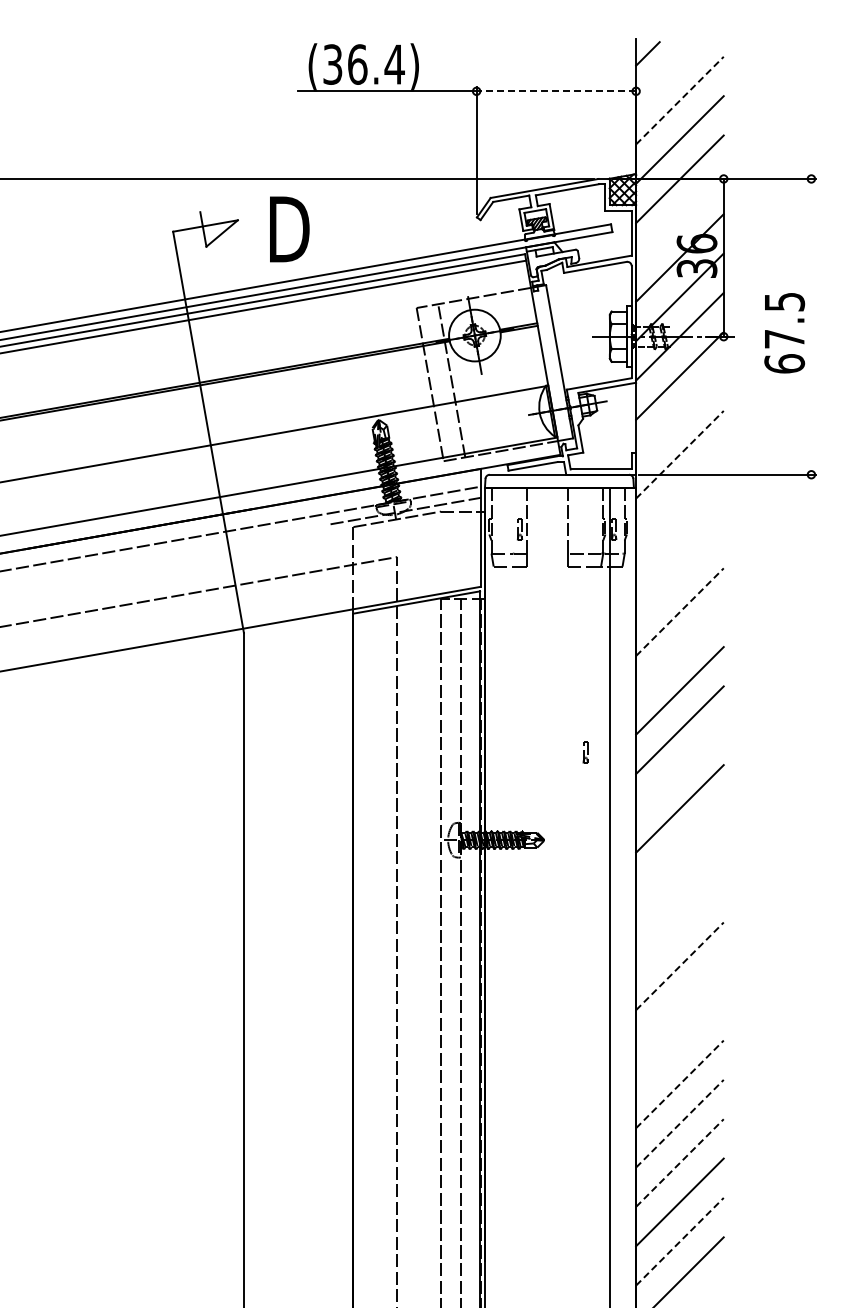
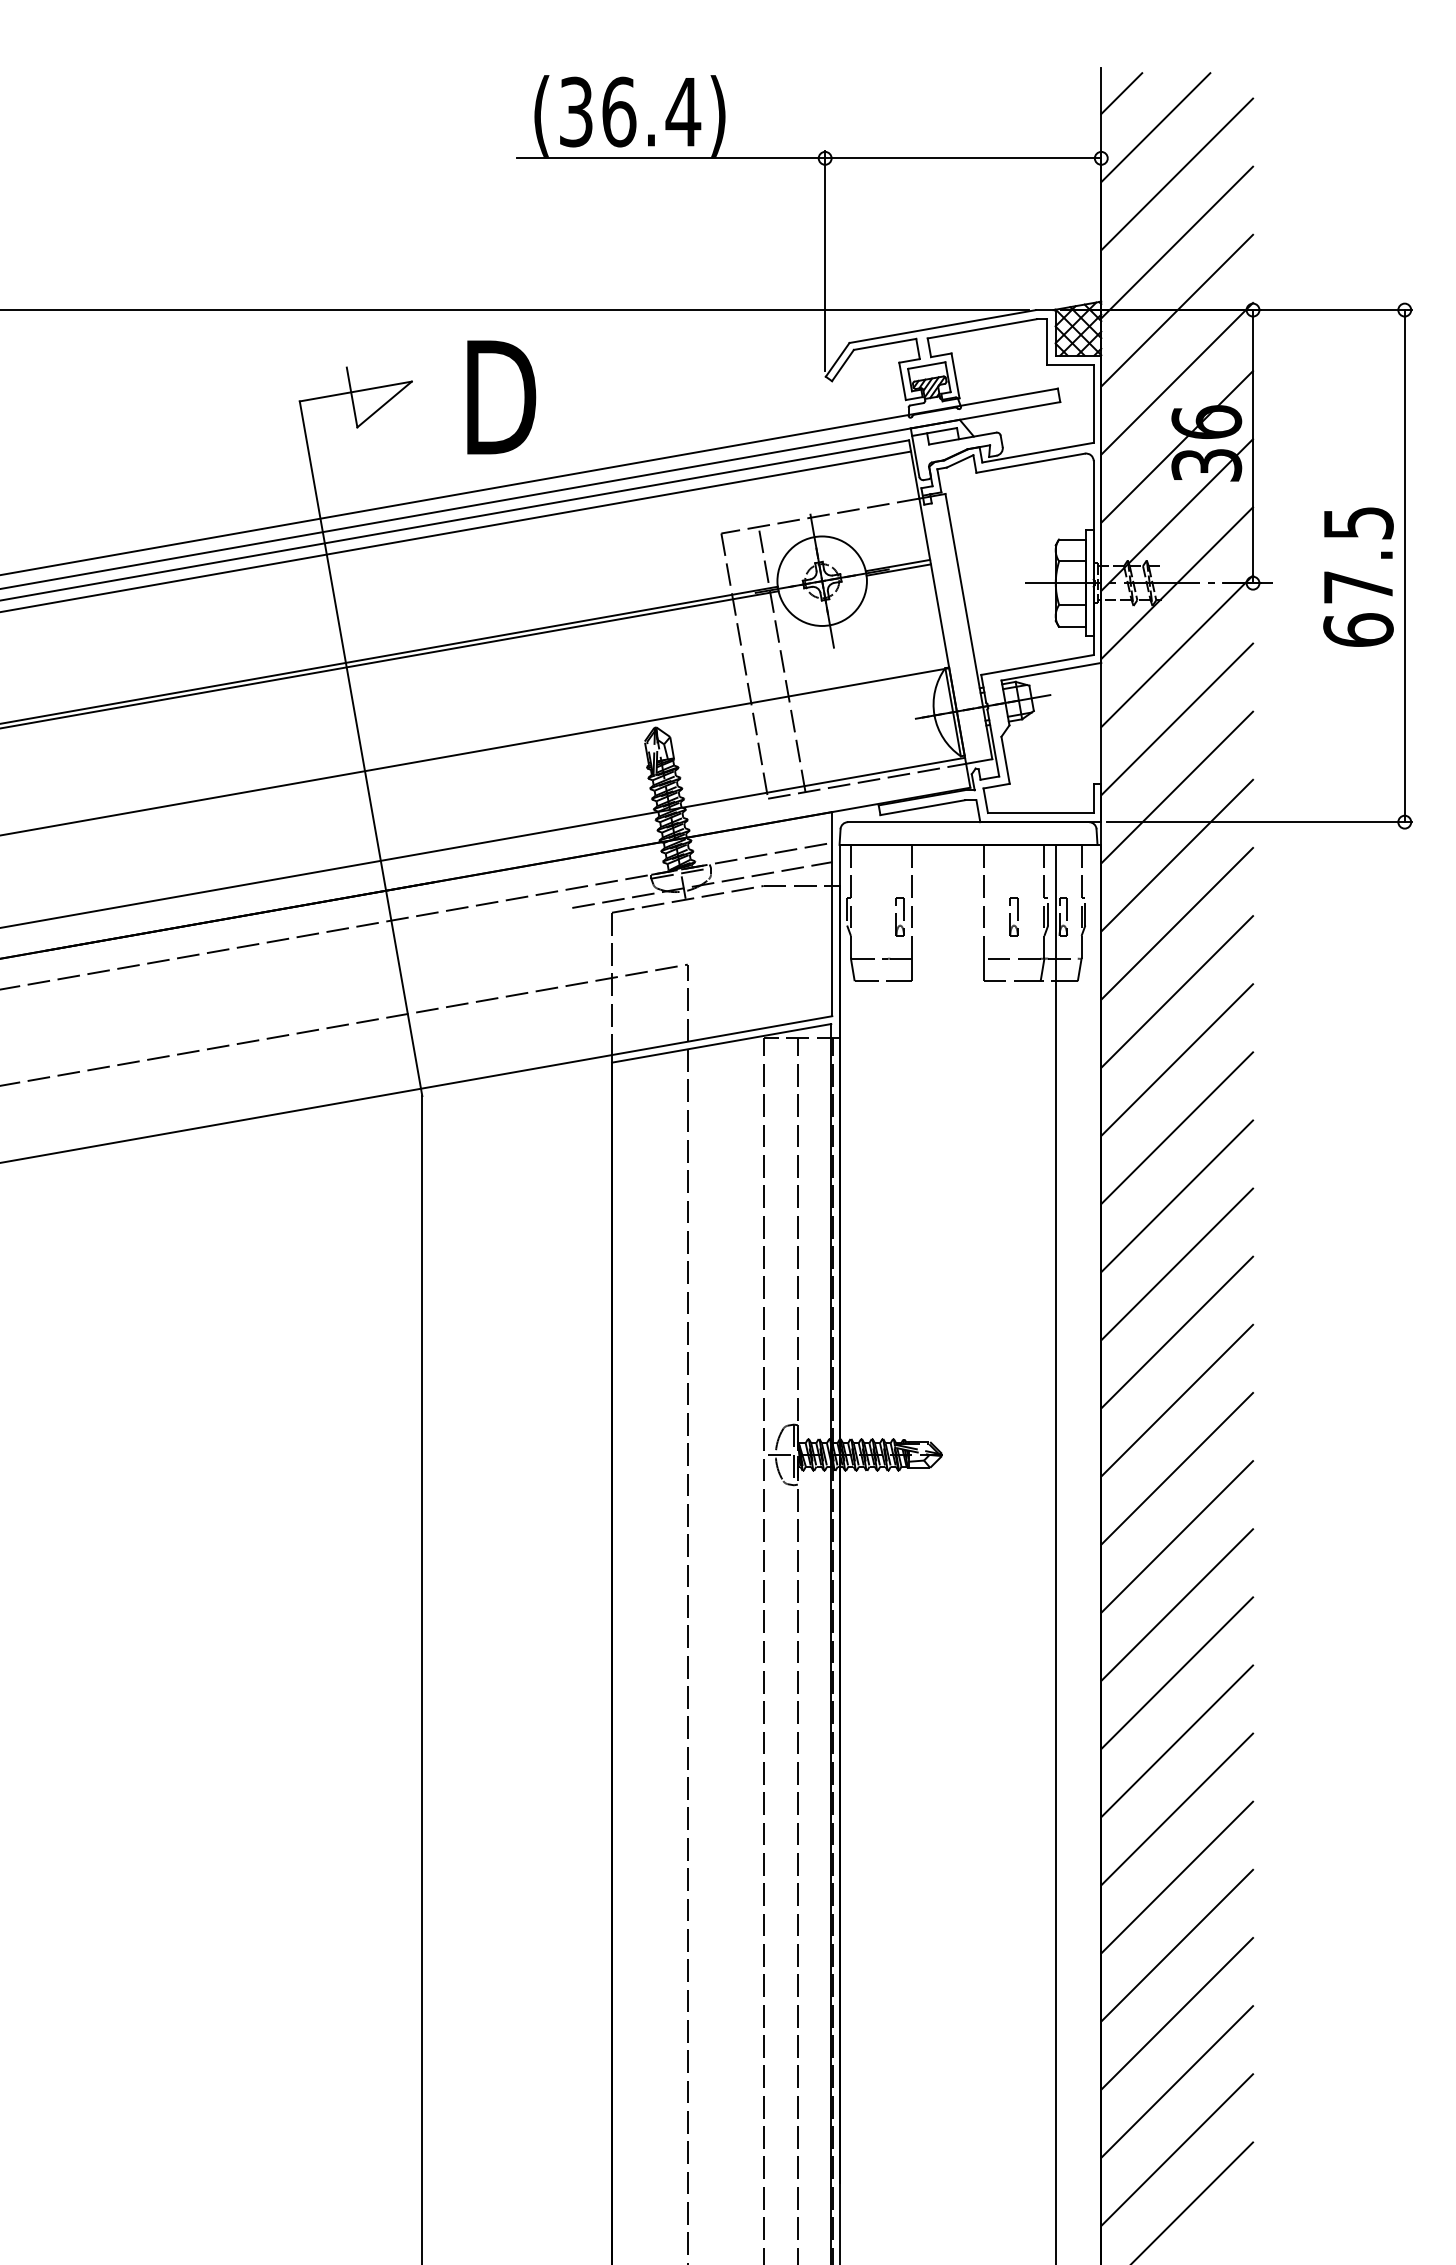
line: (667, 73) -> (1155, 127), added
line: (556, 91) -> (963, 158), dashed -> solid
line: (679, 100) -> (1176, 174), dashed -> solid
line: (679, 218) -> (1176, 378), added
line: (811, 326) -> (1404, 565), added
line: (679, 415) -> (1176, 719), added
line: (679, 454) -> (1176, 787), dashed -> solid
line: (679, 493) -> (1176, 854), added
line: (679, 533) -> (1176, 923), added
line: (679, 572) -> (1176, 991), added
line: (679, 612) -> (1176, 1060), dashed -> solid
line: (679, 651) -> (1176, 1128), added
part: (585, 752) -> (1013, 916), moved
line: (679, 769) -> (1176, 1332), added
line: (679, 848) -> (1176, 1469), added
line: (679, 887) -> (1176, 1536), added
line: (679, 926) -> (1176, 1604), added
line: (679, 966) -> (1176, 1673), dashed -> solid
line: (679, 1005) -> (1176, 1741), added
line: (679, 1044) -> (1176, 1808), added
line: (679, 1084) -> (1176, 1877), dashed -> solid
line: (679, 1123) -> (1176, 1945), dashed -> solid
line: (679, 1163) -> (1176, 2014), dashed -> solid
line: (679, 1241) -> (1176, 2149), dashed -> solid

